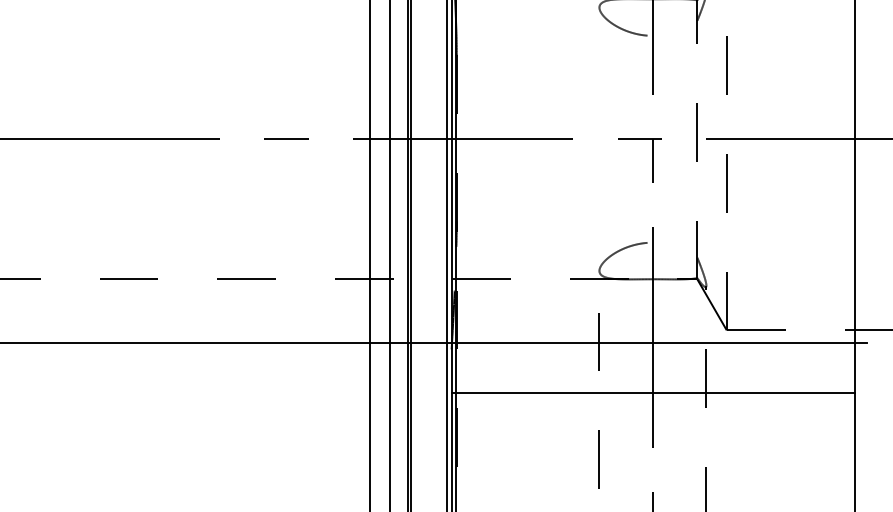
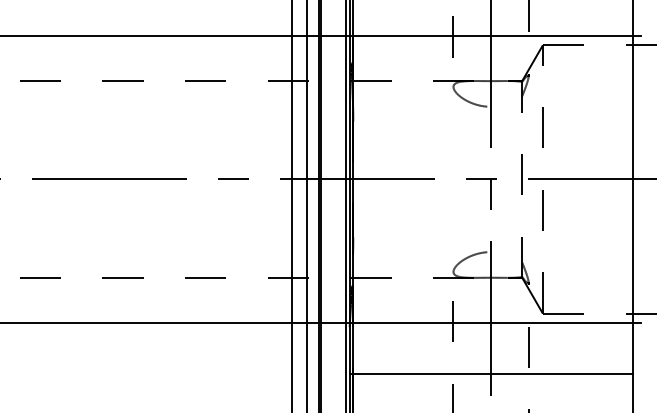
line: (653, 392) -> (491, 373), moved

